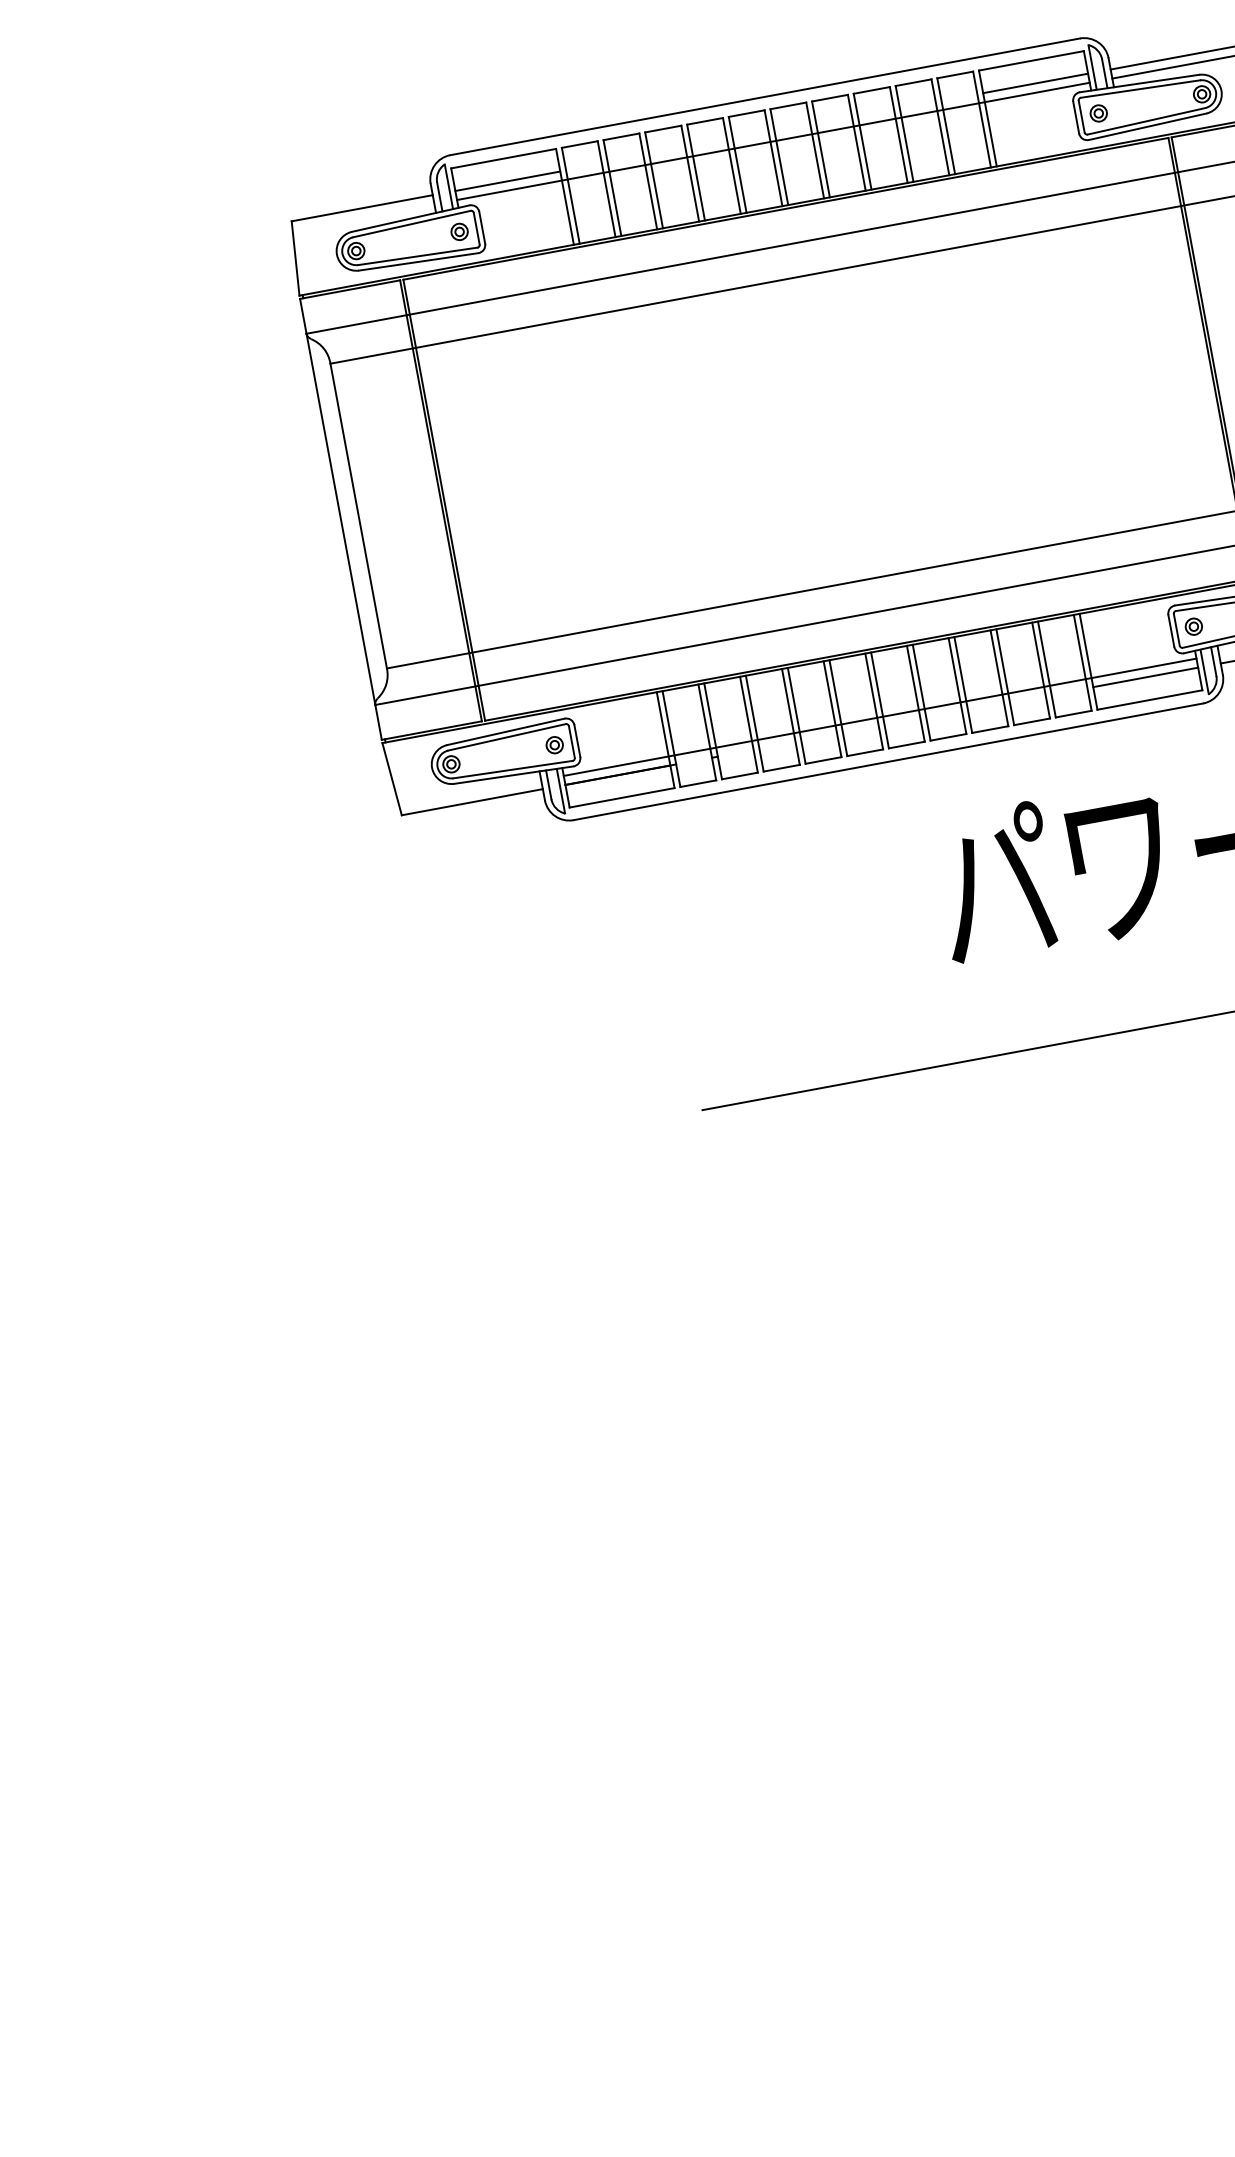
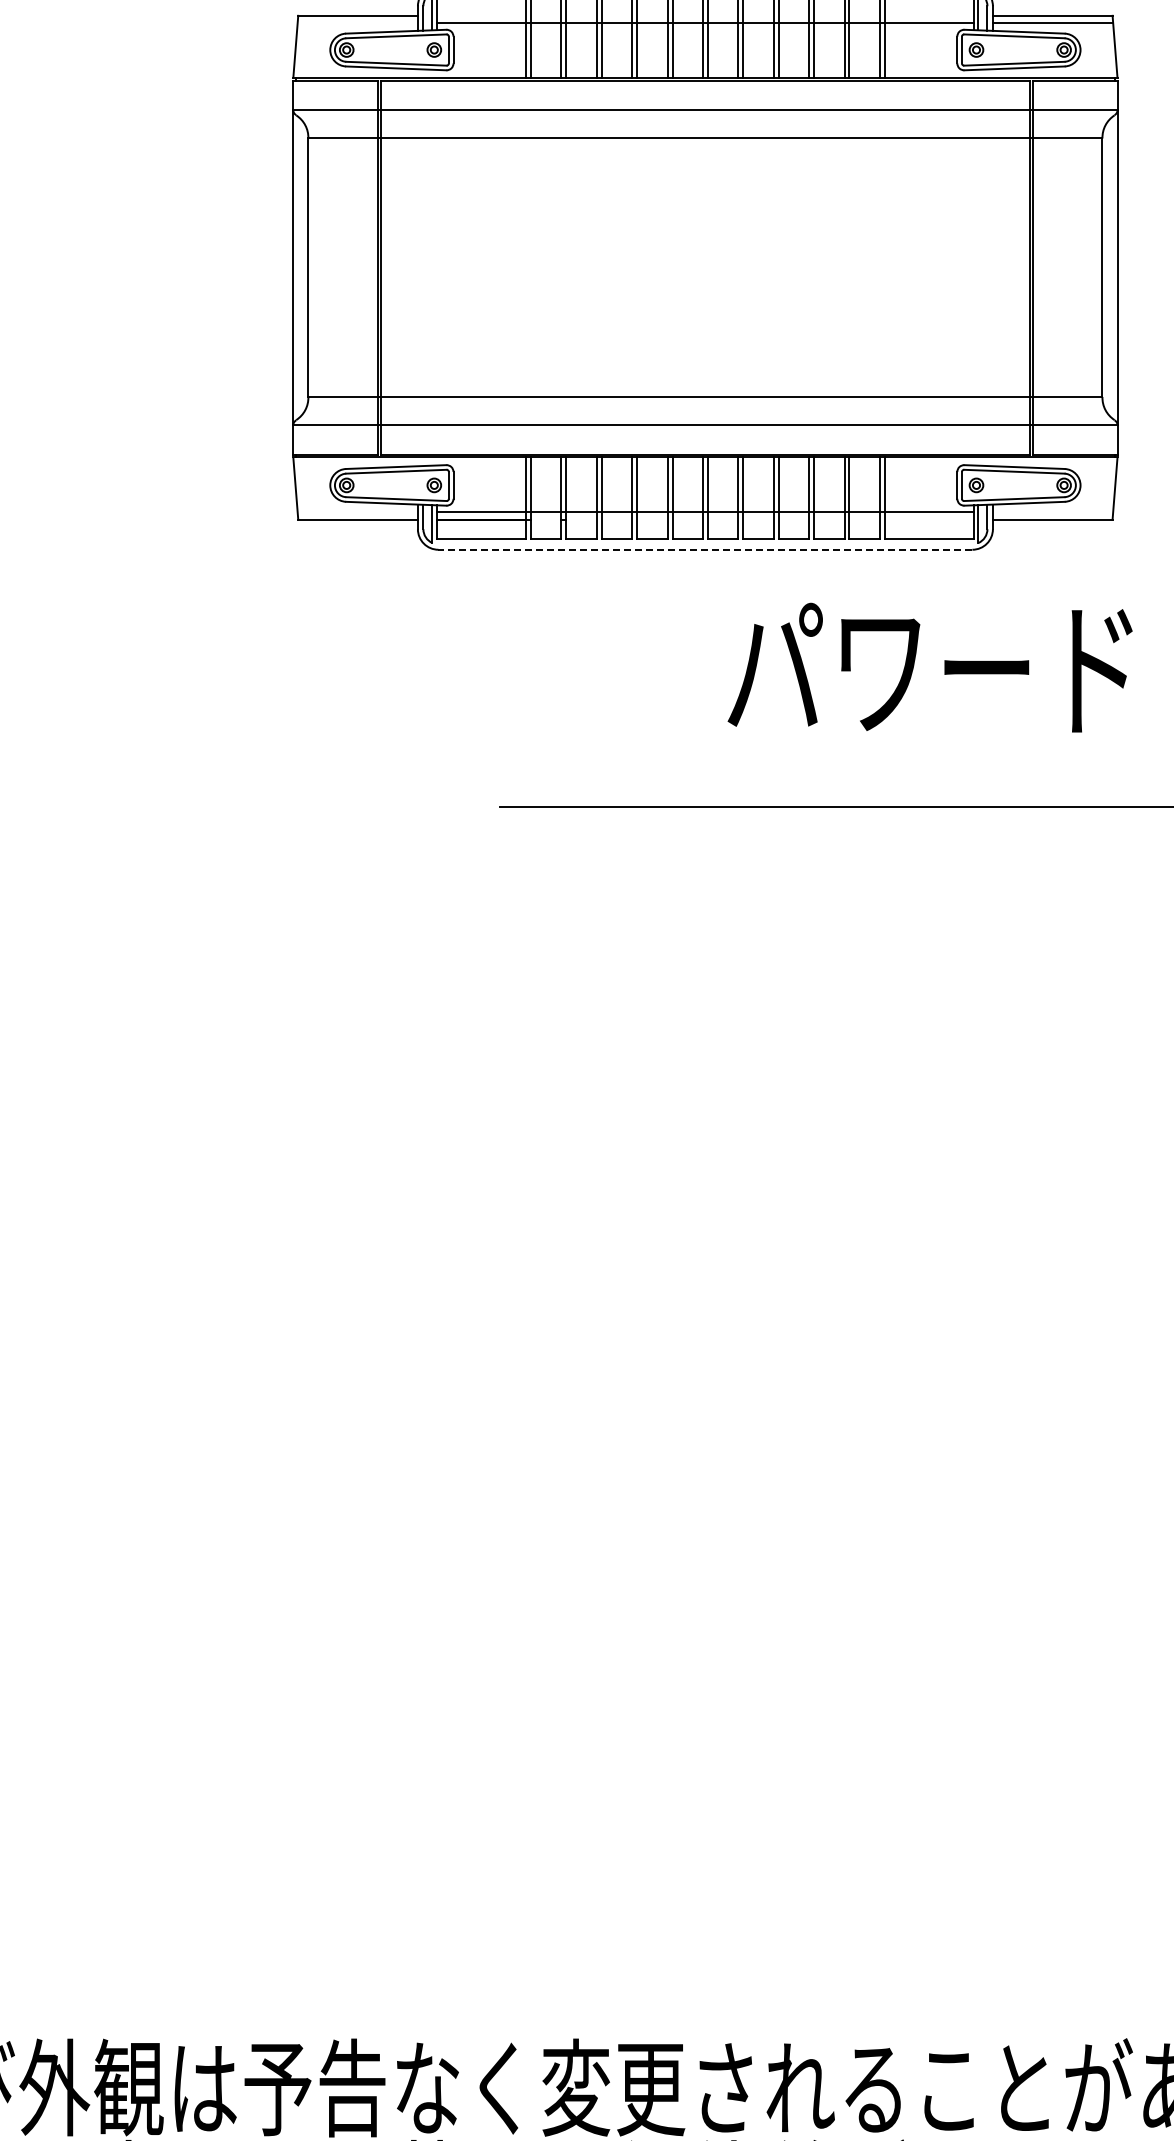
line: (1034, 83) -> (928, 15), removed
line: (507, 180) -> (481, 15), removed
line: (1144, 677) -> (928, 519), removed
line: (888, 761) -> (705, 549), solid -> dashed

